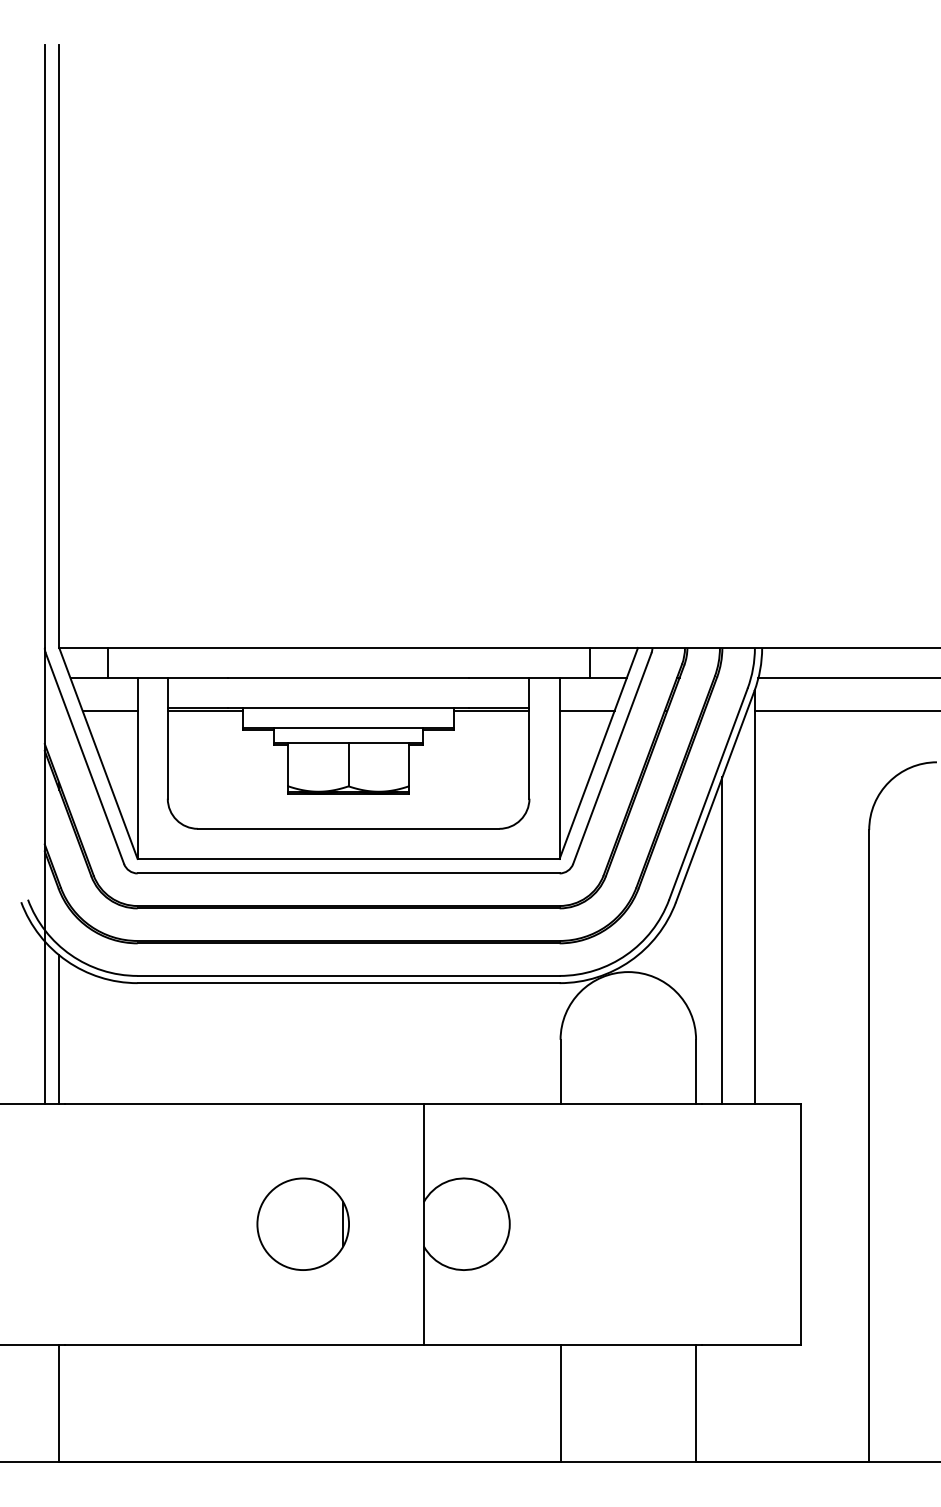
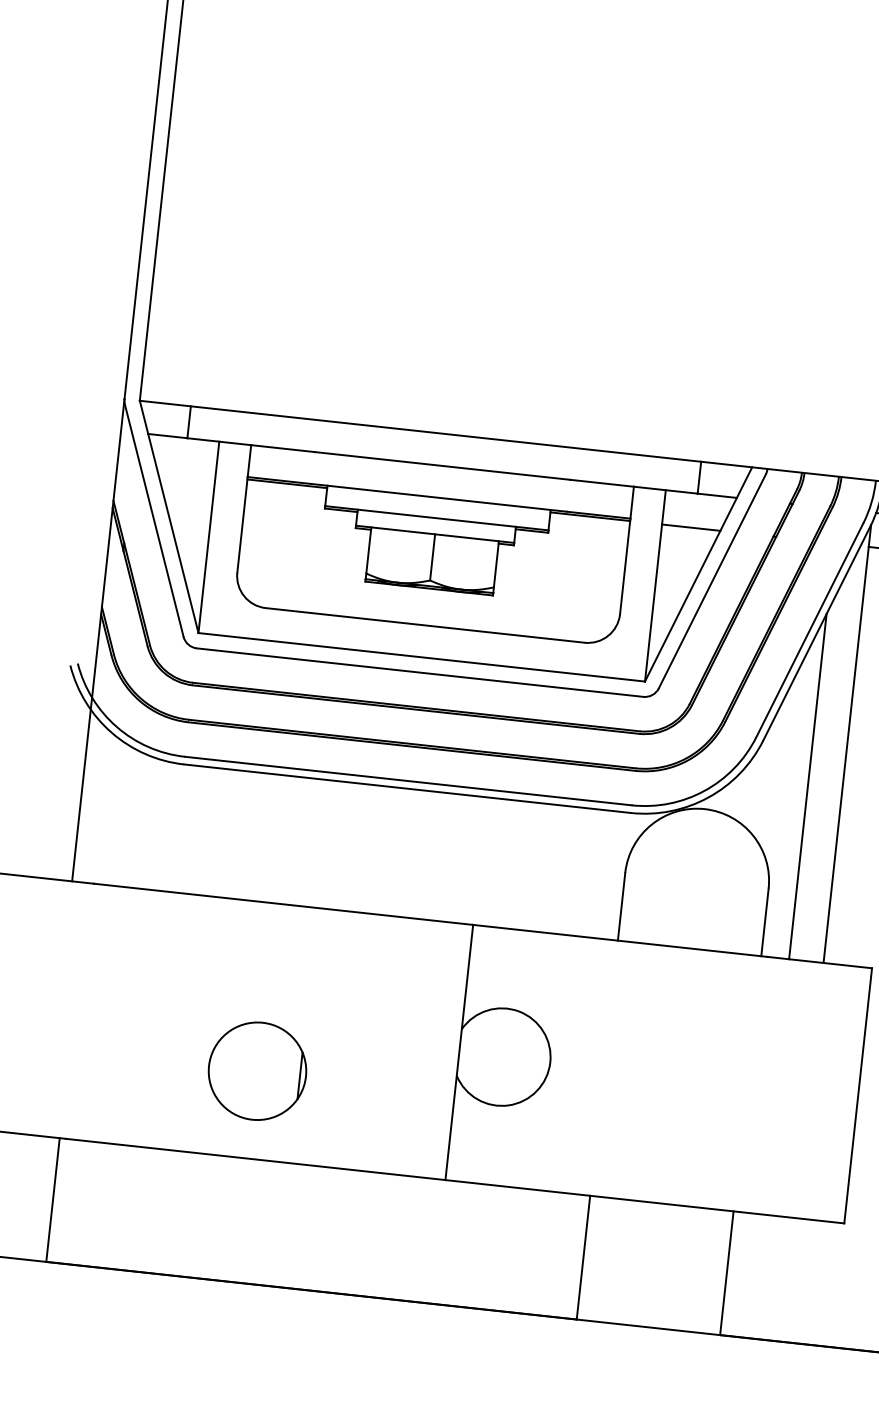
line: (109, 710) -> (185, 472), removed
line: (59, 1029) -> (96, 804), removed
part: (302, 1223) -> (256, 1070), moved

